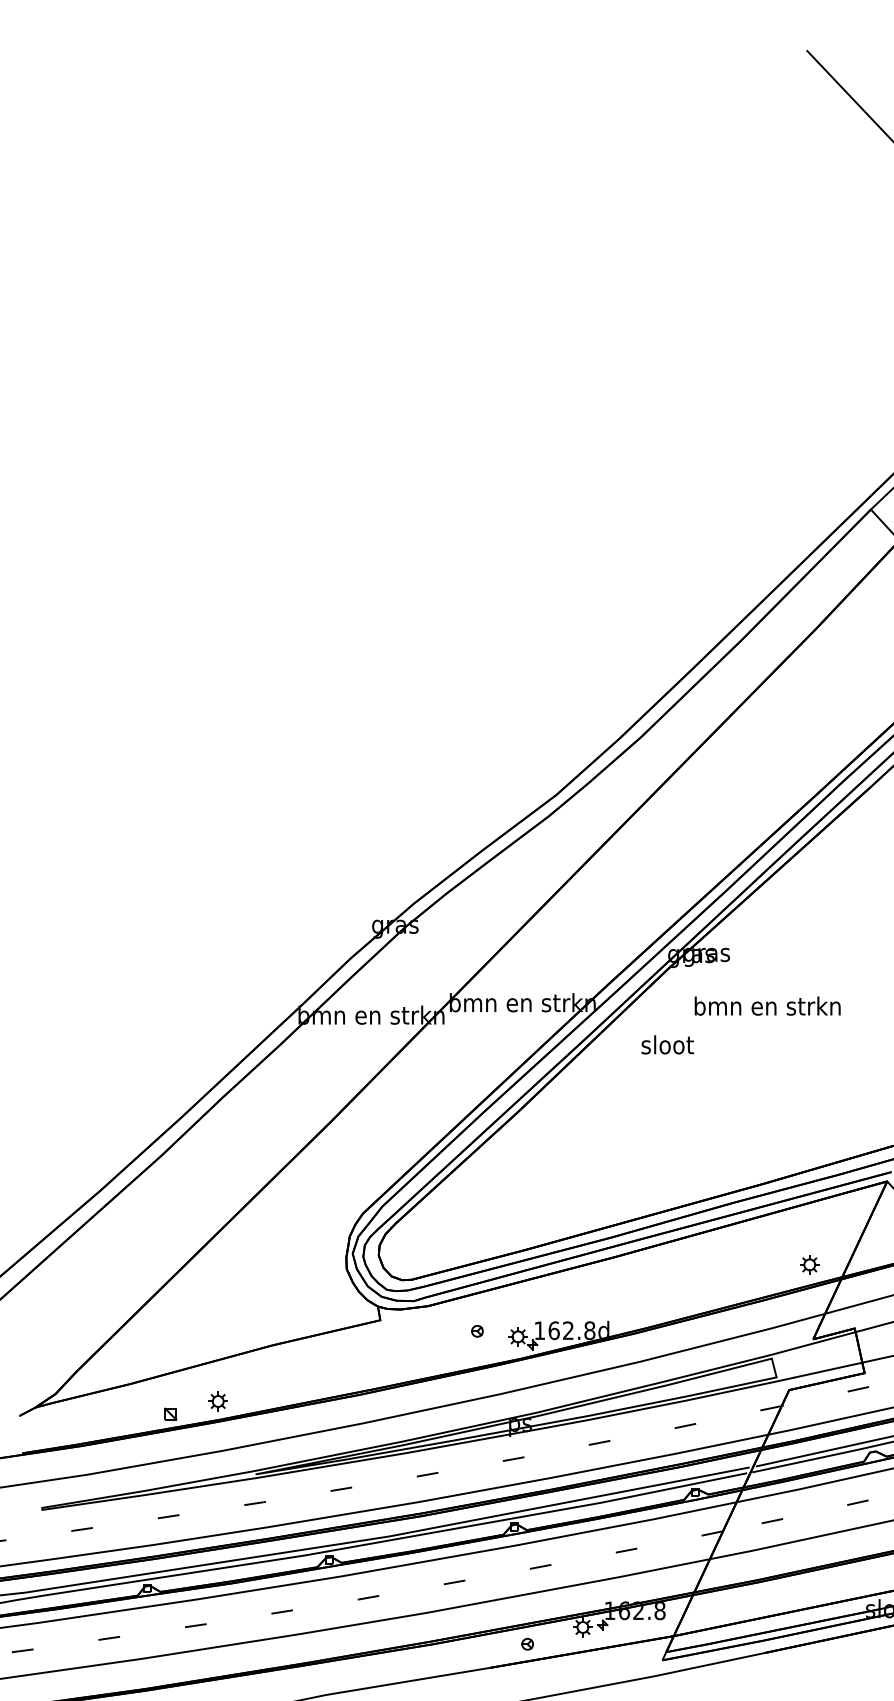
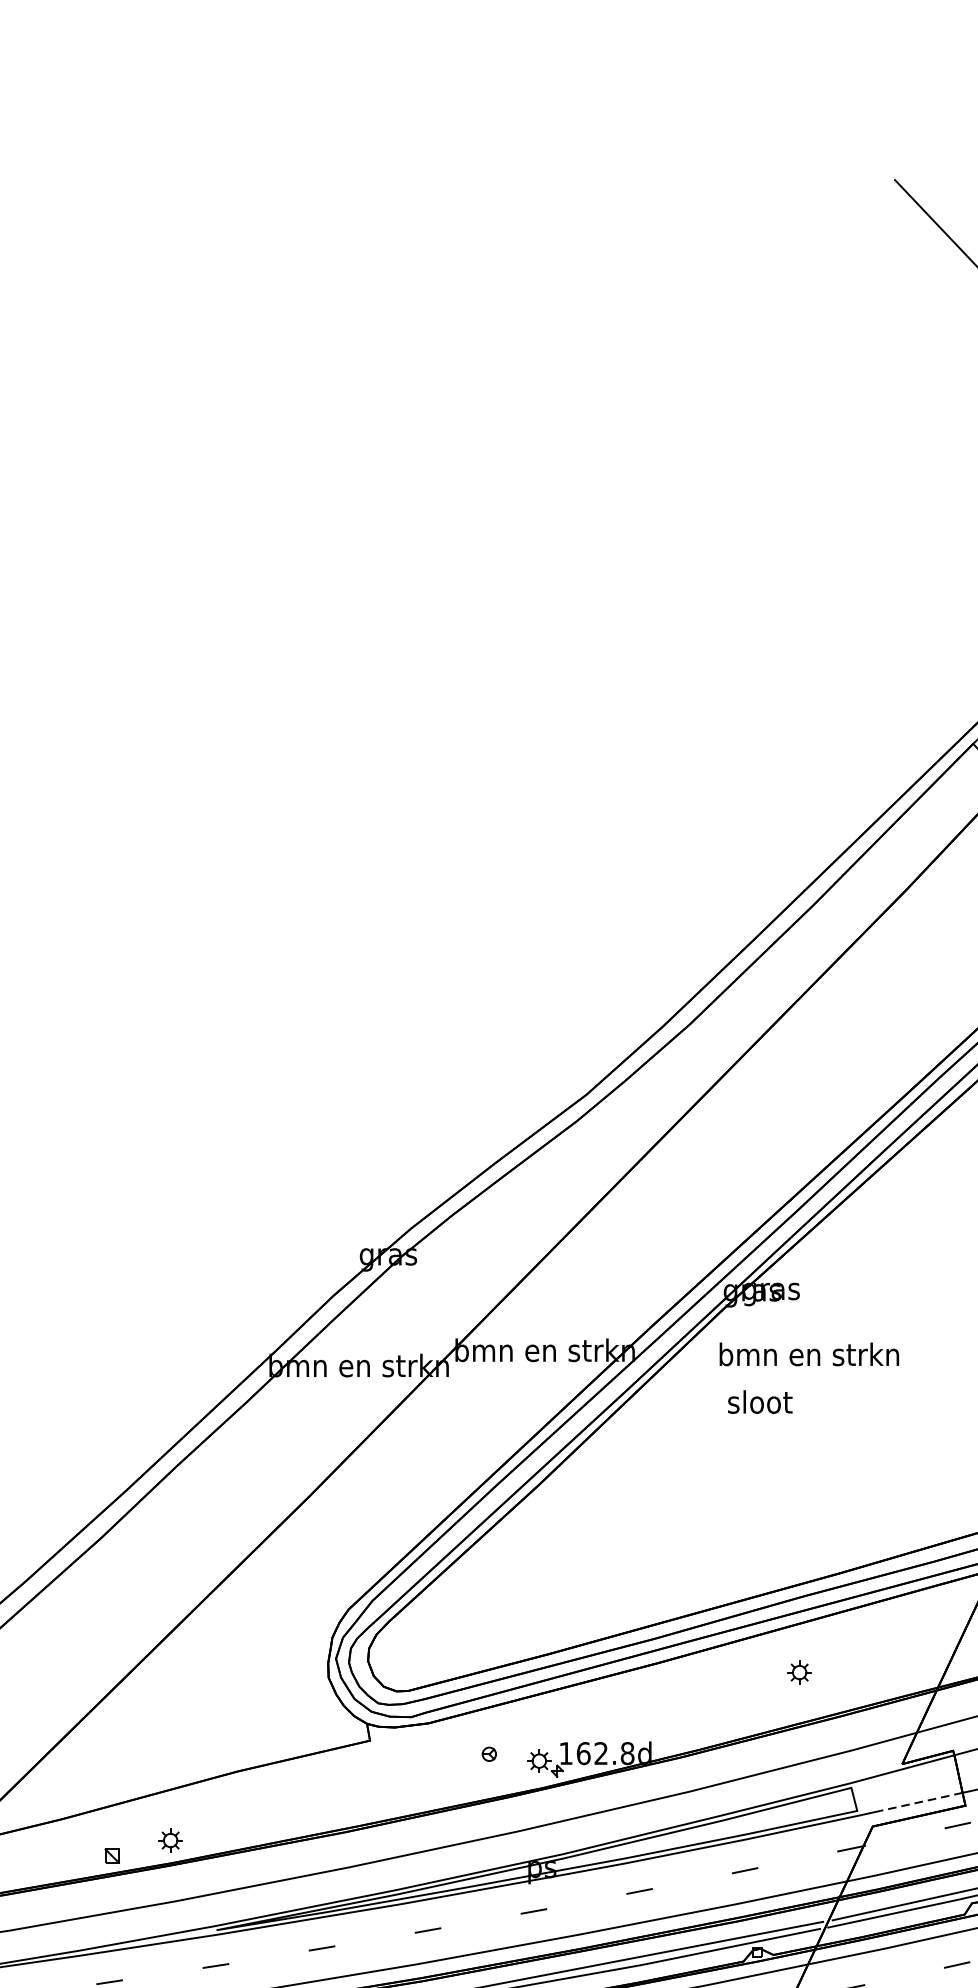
text: (767, 1005) -> (809, 1353), moved
text: (667, 1044) -> (759, 1401), moved
part: (809, 1264) -> (799, 1672), moved
line: (828, 1370) -> (921, 1802), solid -> dashed

